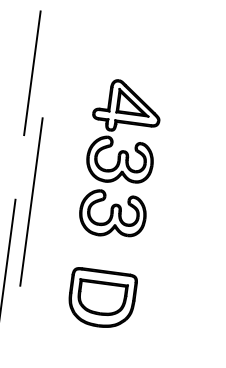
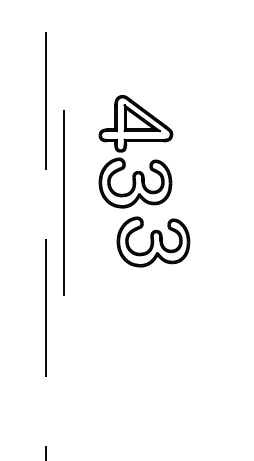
part: (115, 129) -> (126, 149), moved
line: (31, 201) -> (63, 202), moved
part: (101, 298) -> (153, 334), removed

